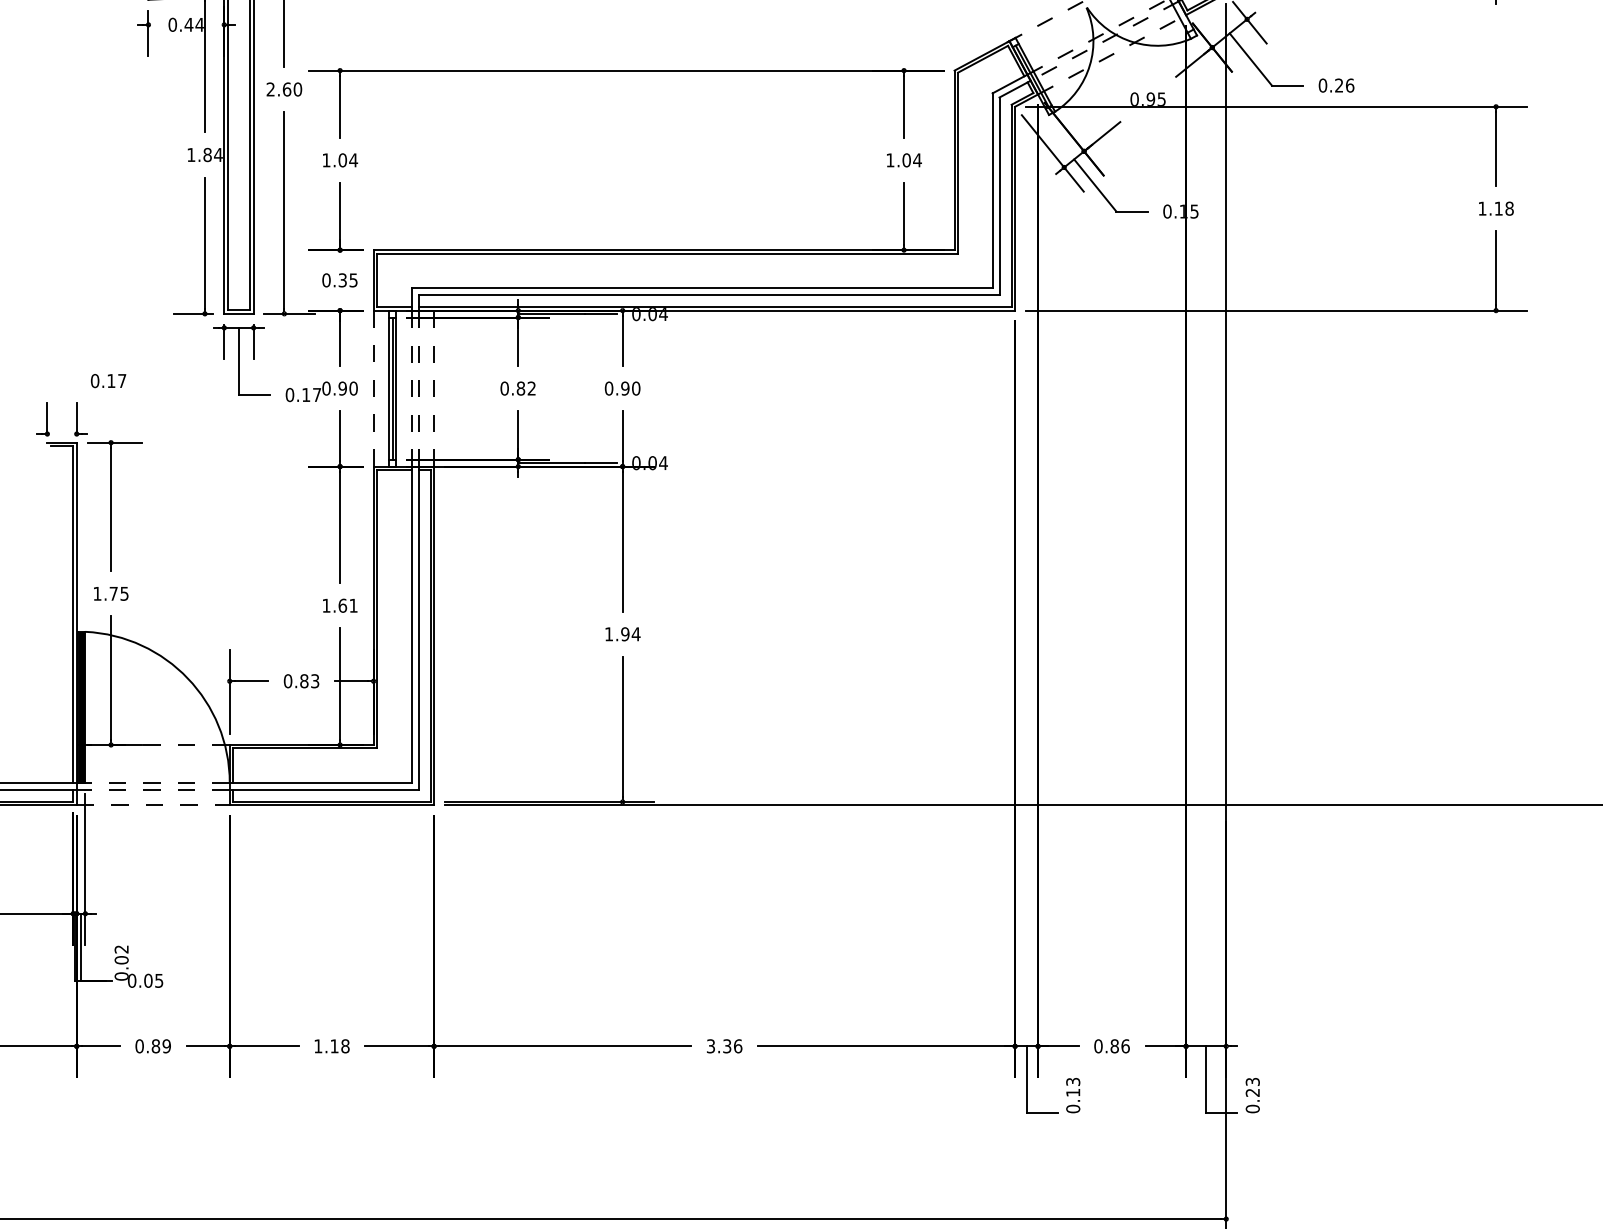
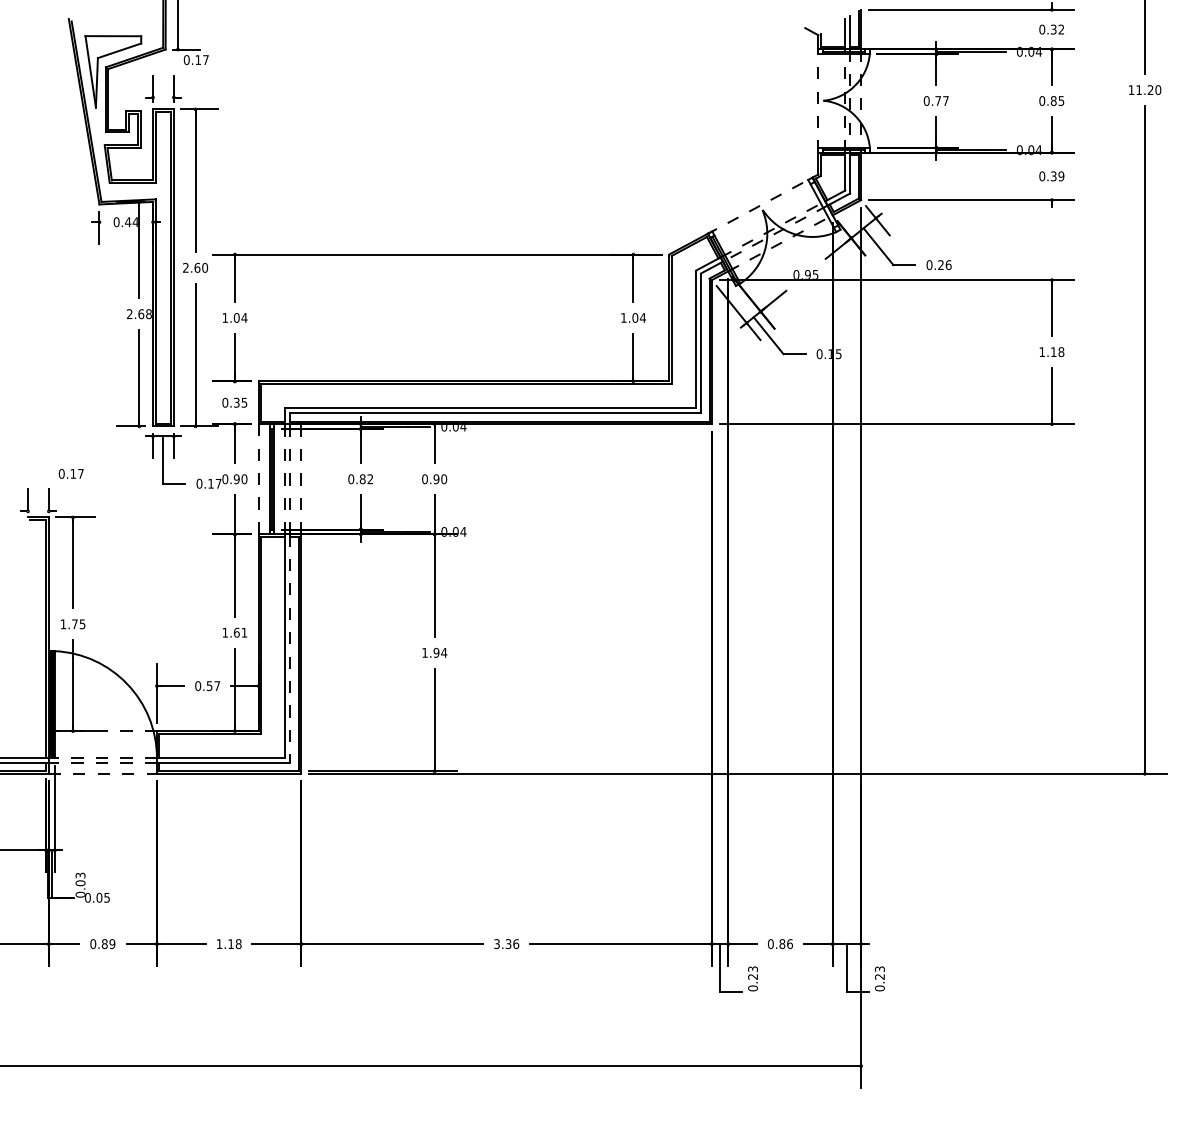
text: (203, 155) -> (138, 314), 1.84 -> 2.68
line: (418, 629) -> (290, 649), solid -> dashed
text: (309, 681) -> (213, 686), 0.83 -> 0.57
text: (121, 949) -> (80, 875), 0.02 -> 0.03
text: (1072, 1092) -> (752, 976), 0.13 -> 0.23

